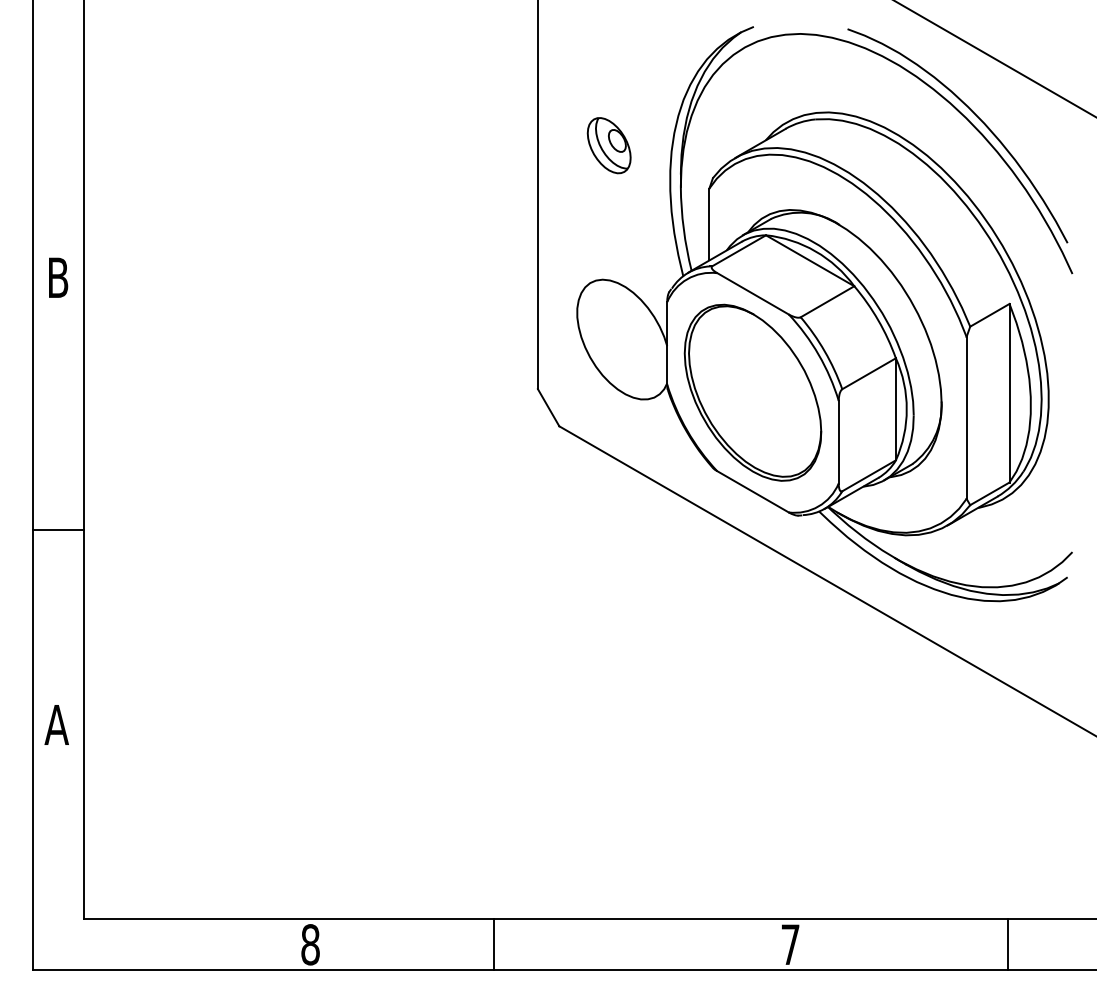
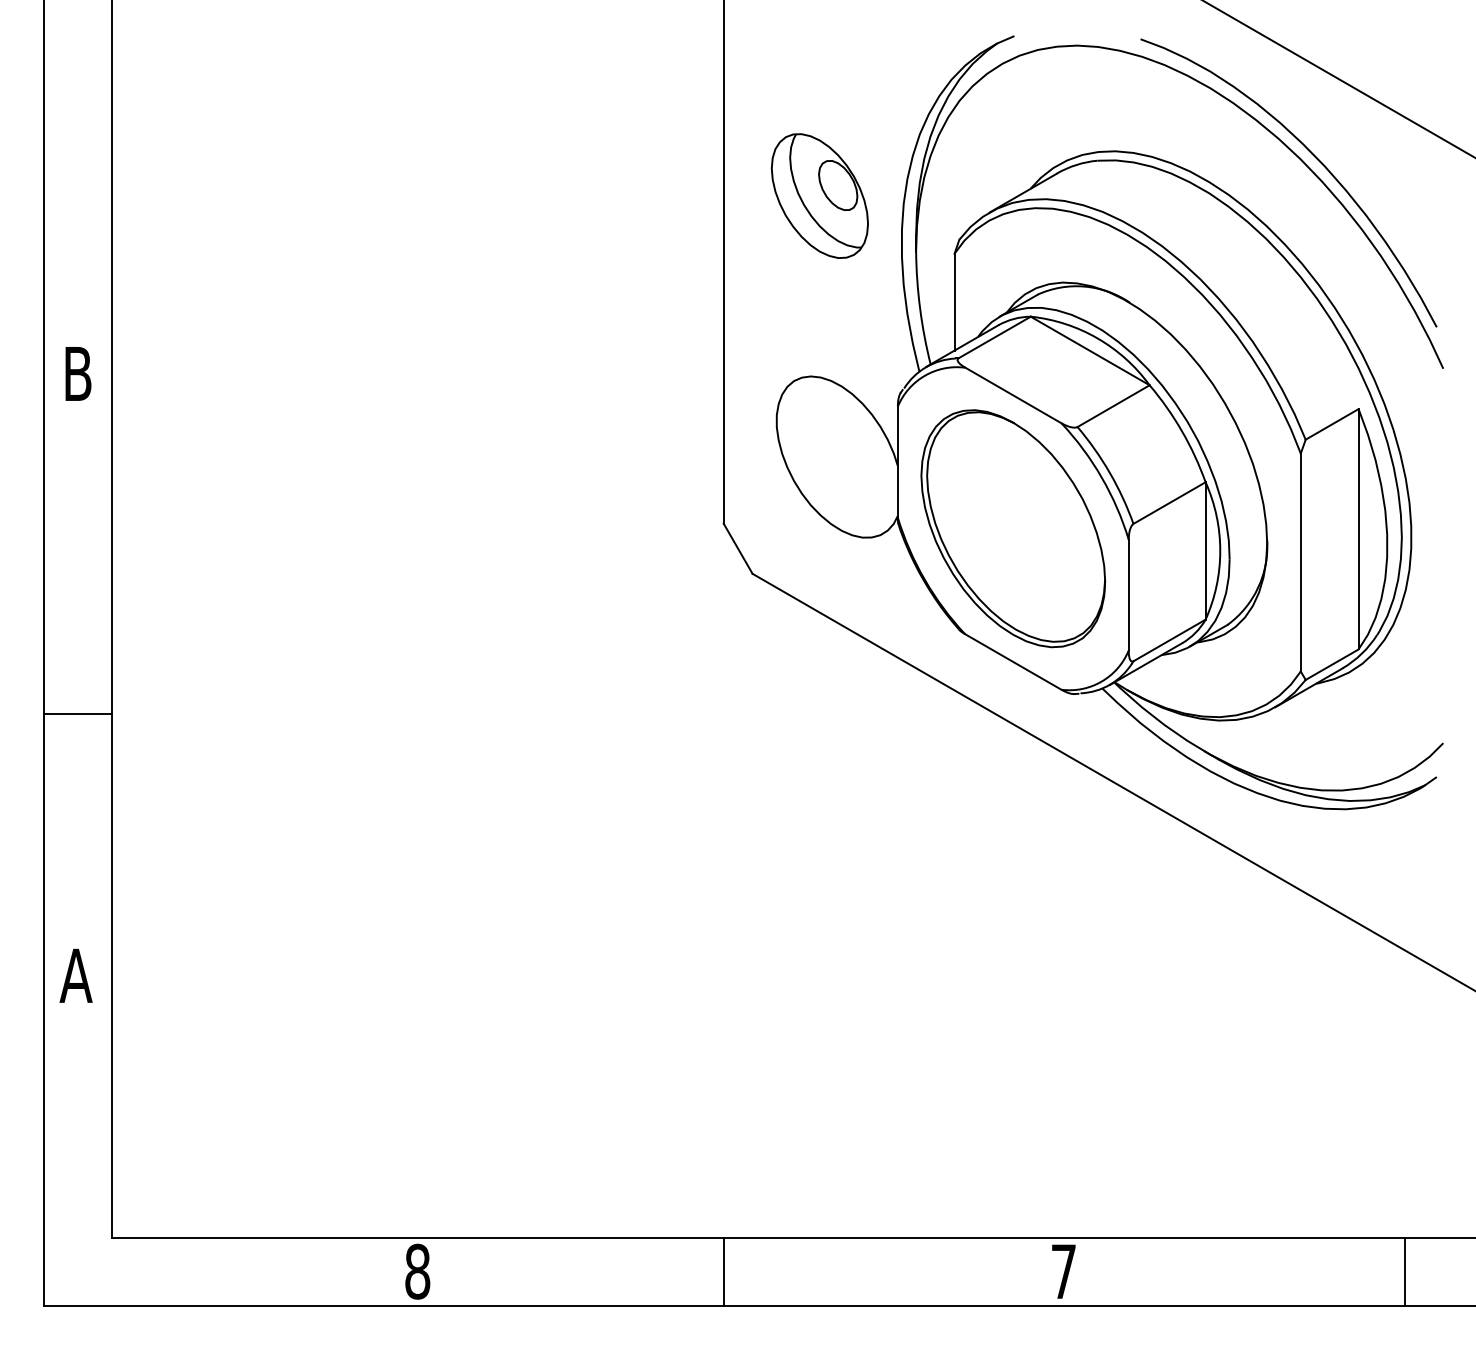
part: (609, 145) -> (819, 195), size x1.67
line: (493, 944) -> (724, 1271), moved
line: (1007, 944) -> (1404, 1271), moved

